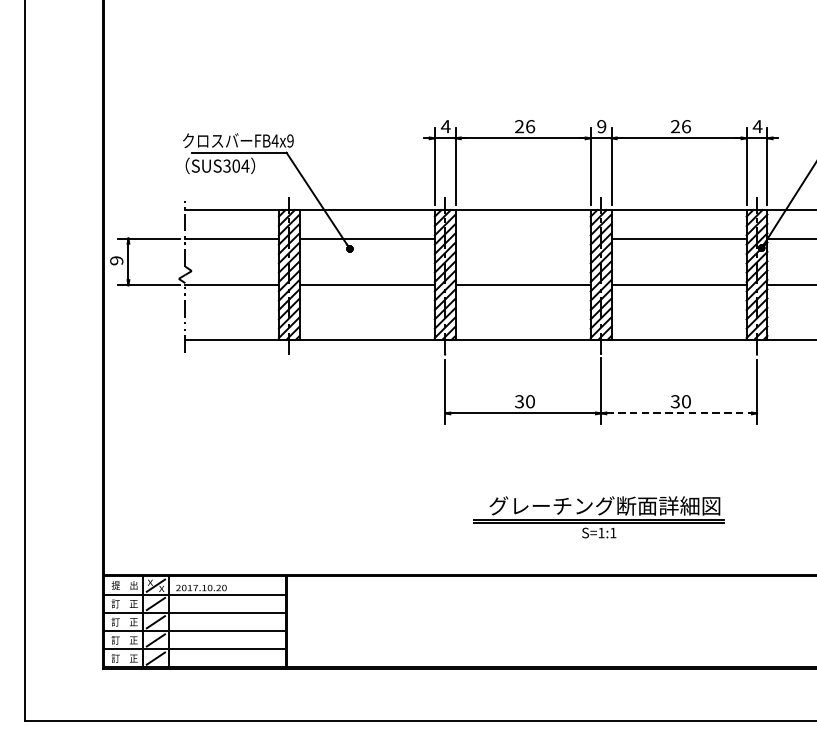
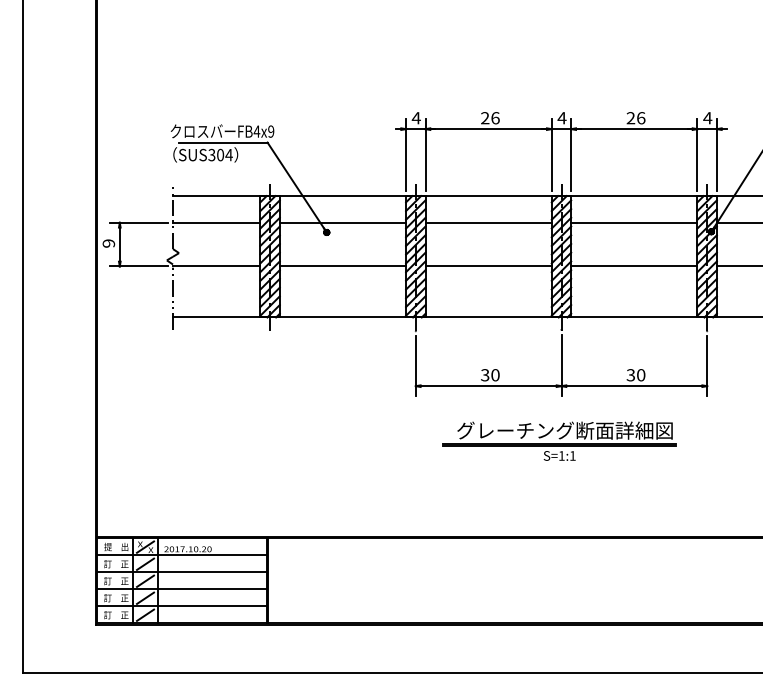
text: (601, 126) -> (561, 118), 9 -> 4
line: (523, 238) -> (488, 222), added
line: (679, 413) -> (634, 386), dashed -> solid
part: (598, 516) -> (559, 440), moved

